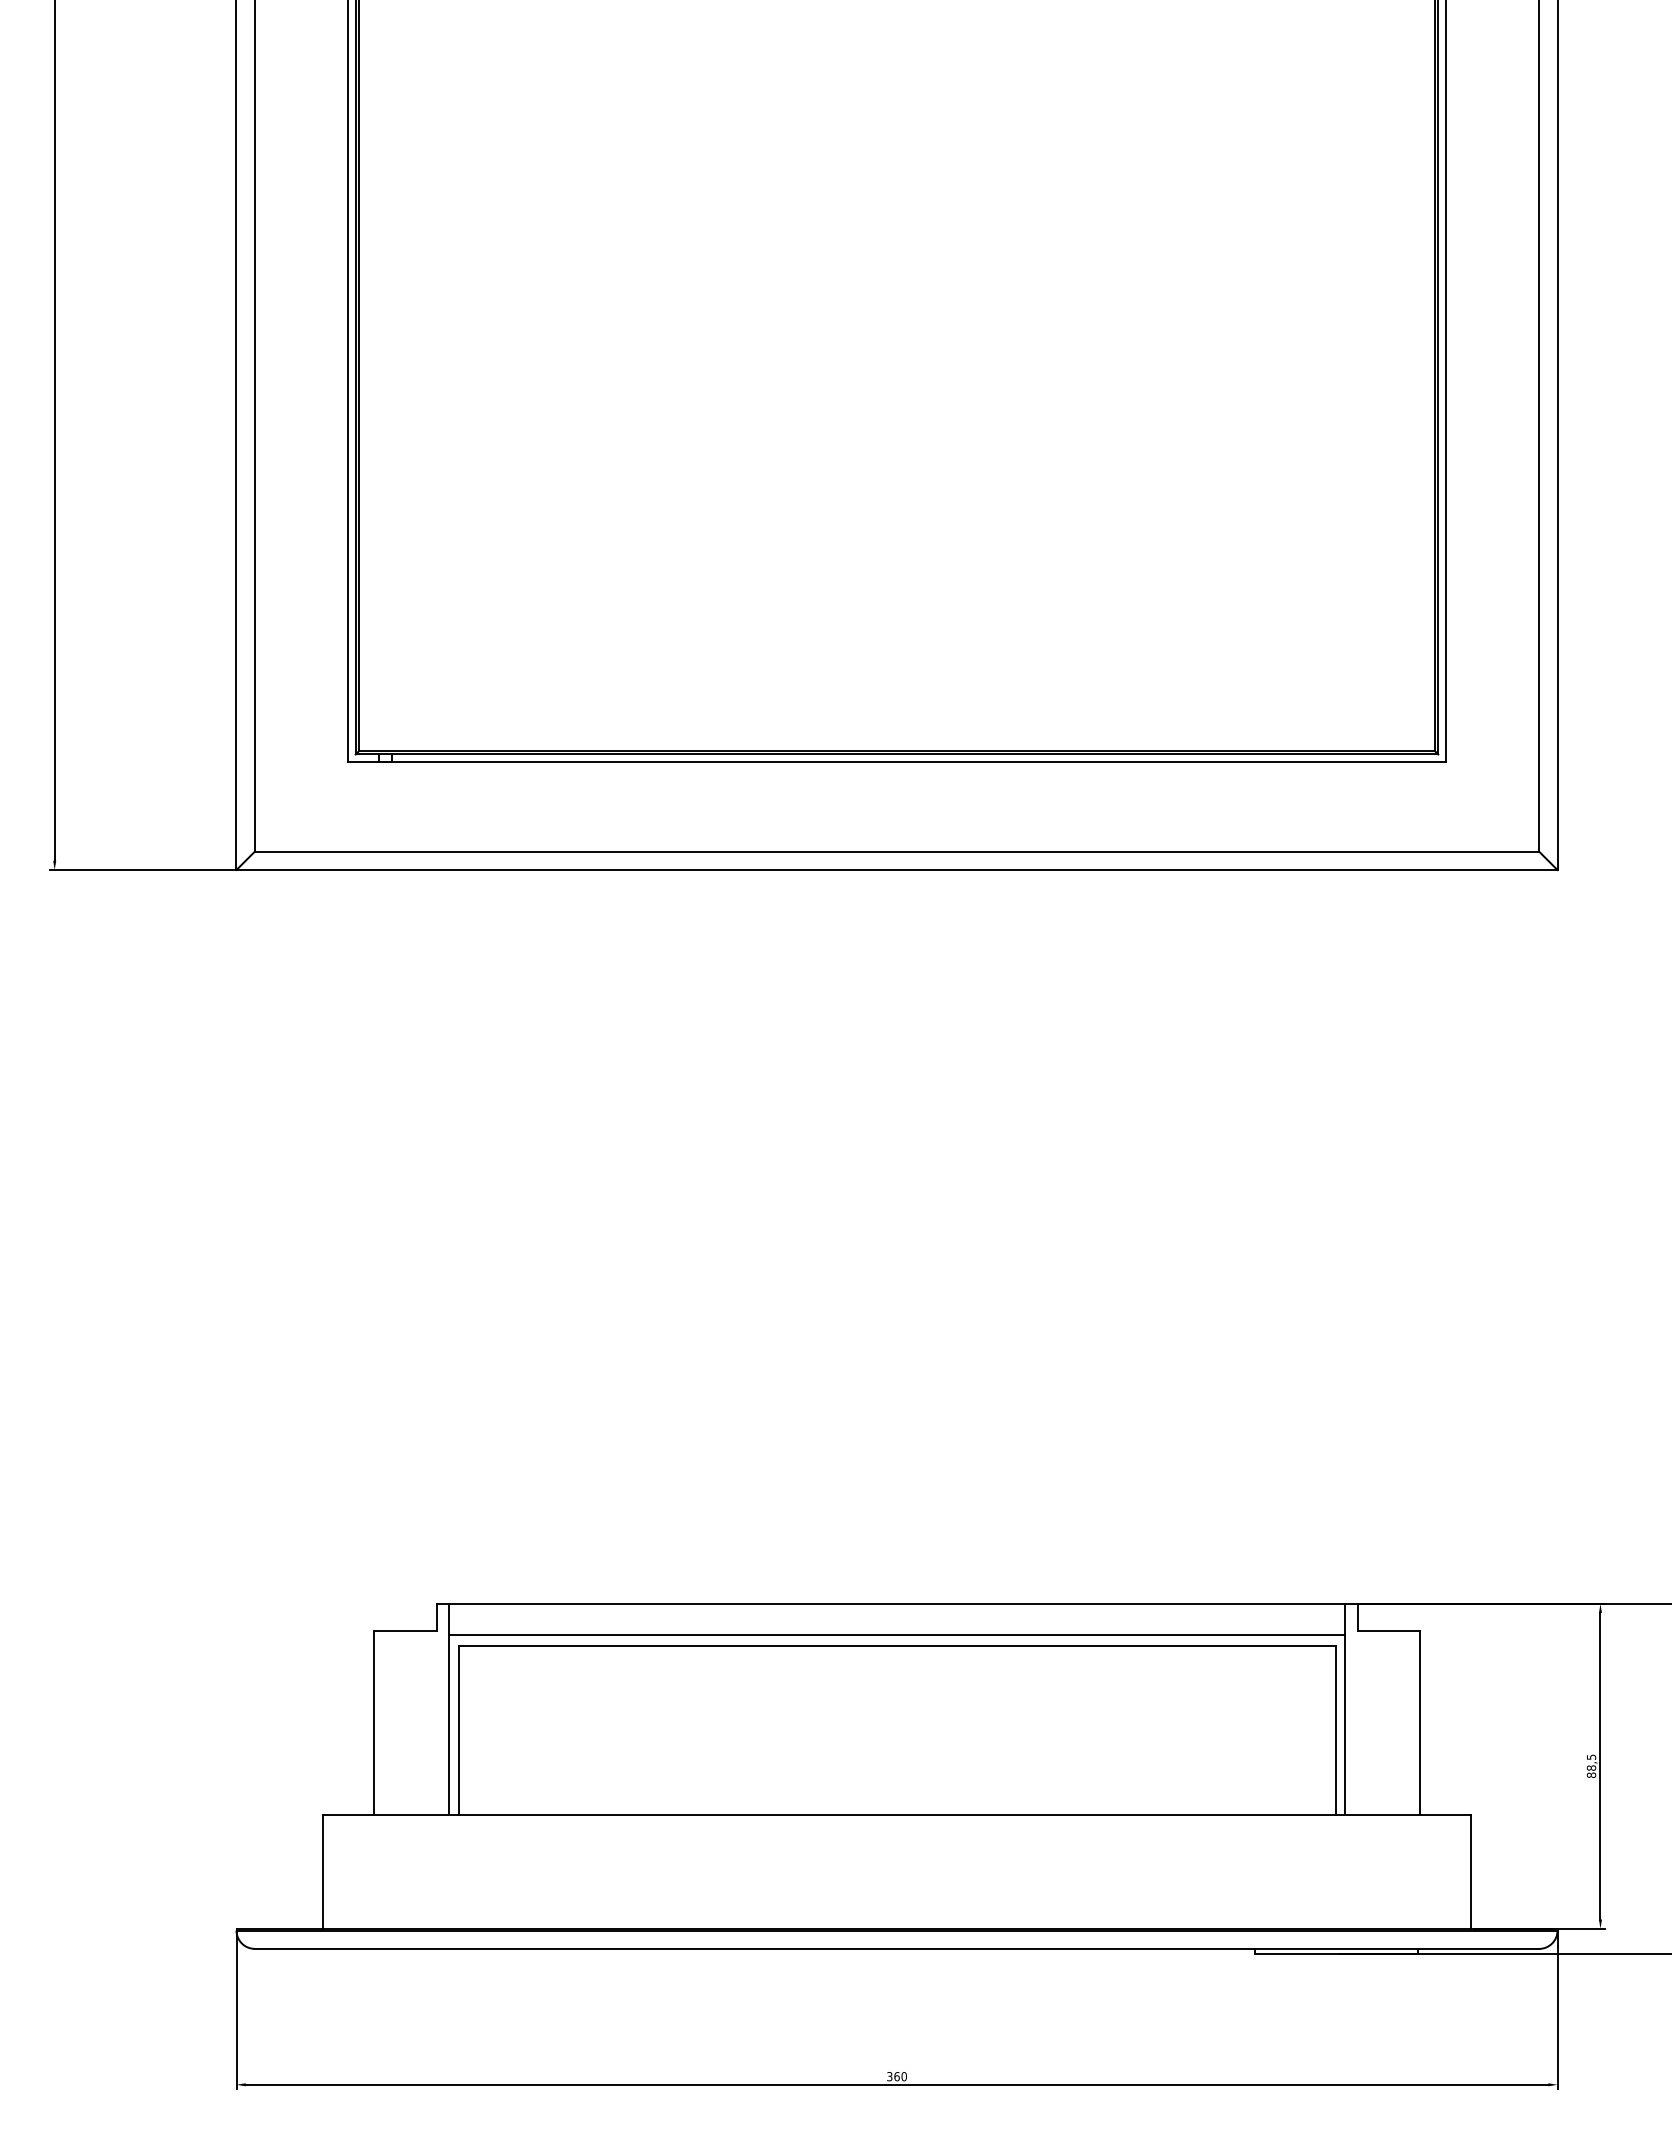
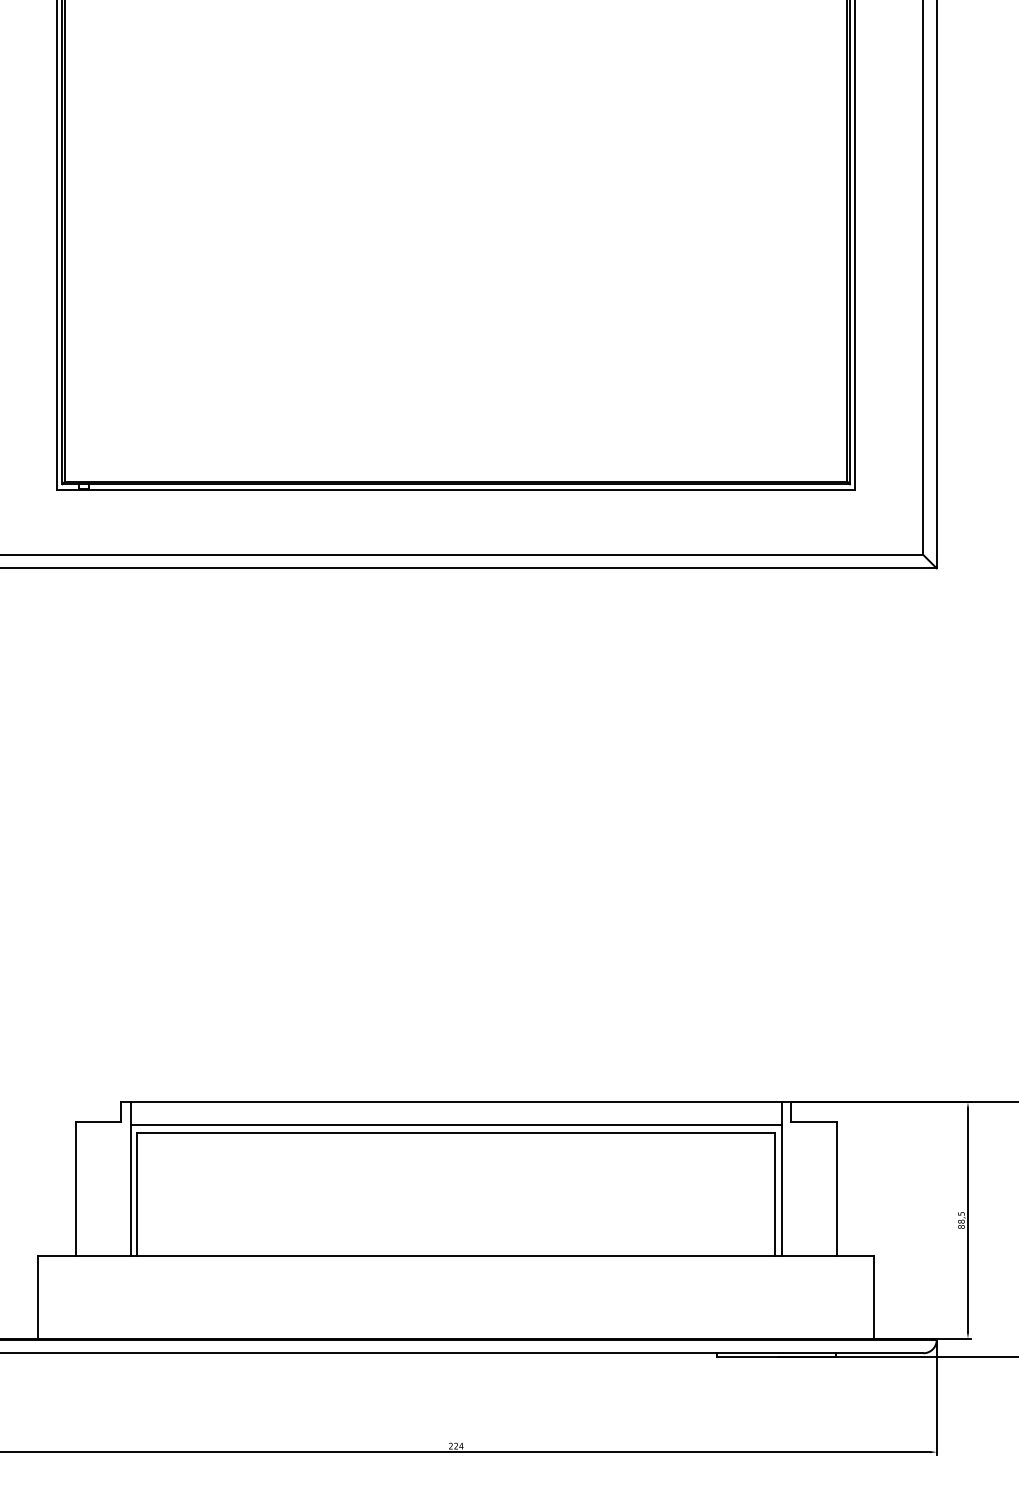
text: (897, 2076) -> (456, 1446), 360 -> 224

